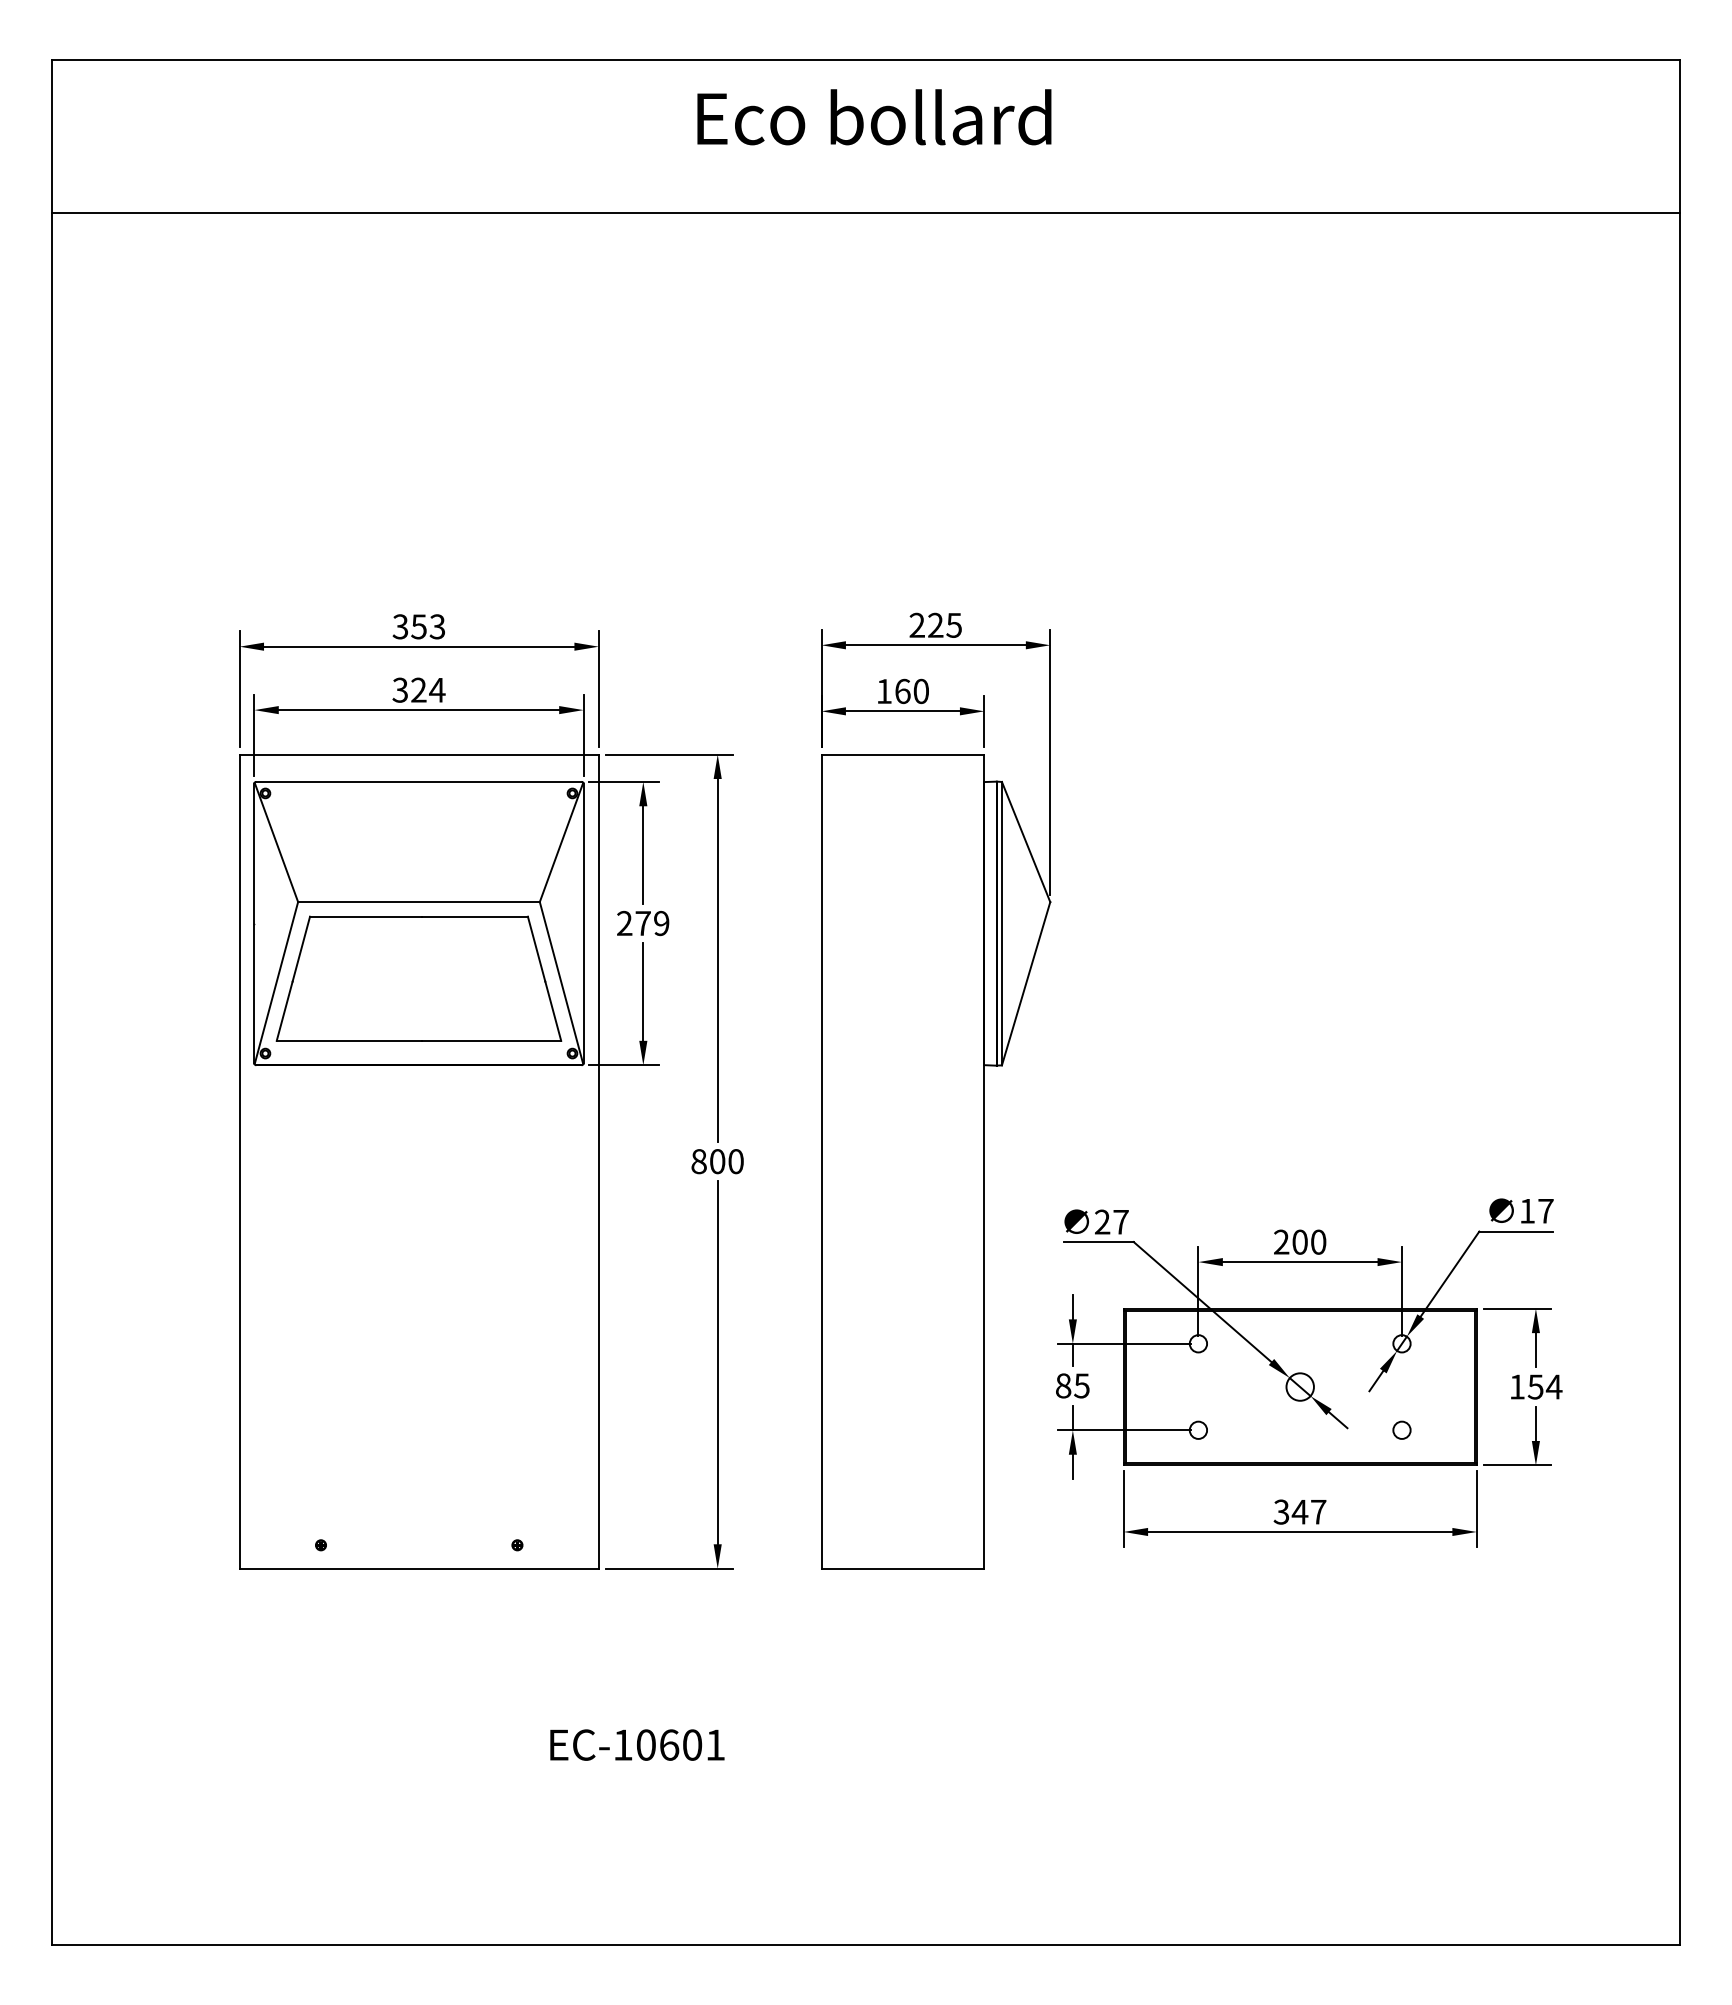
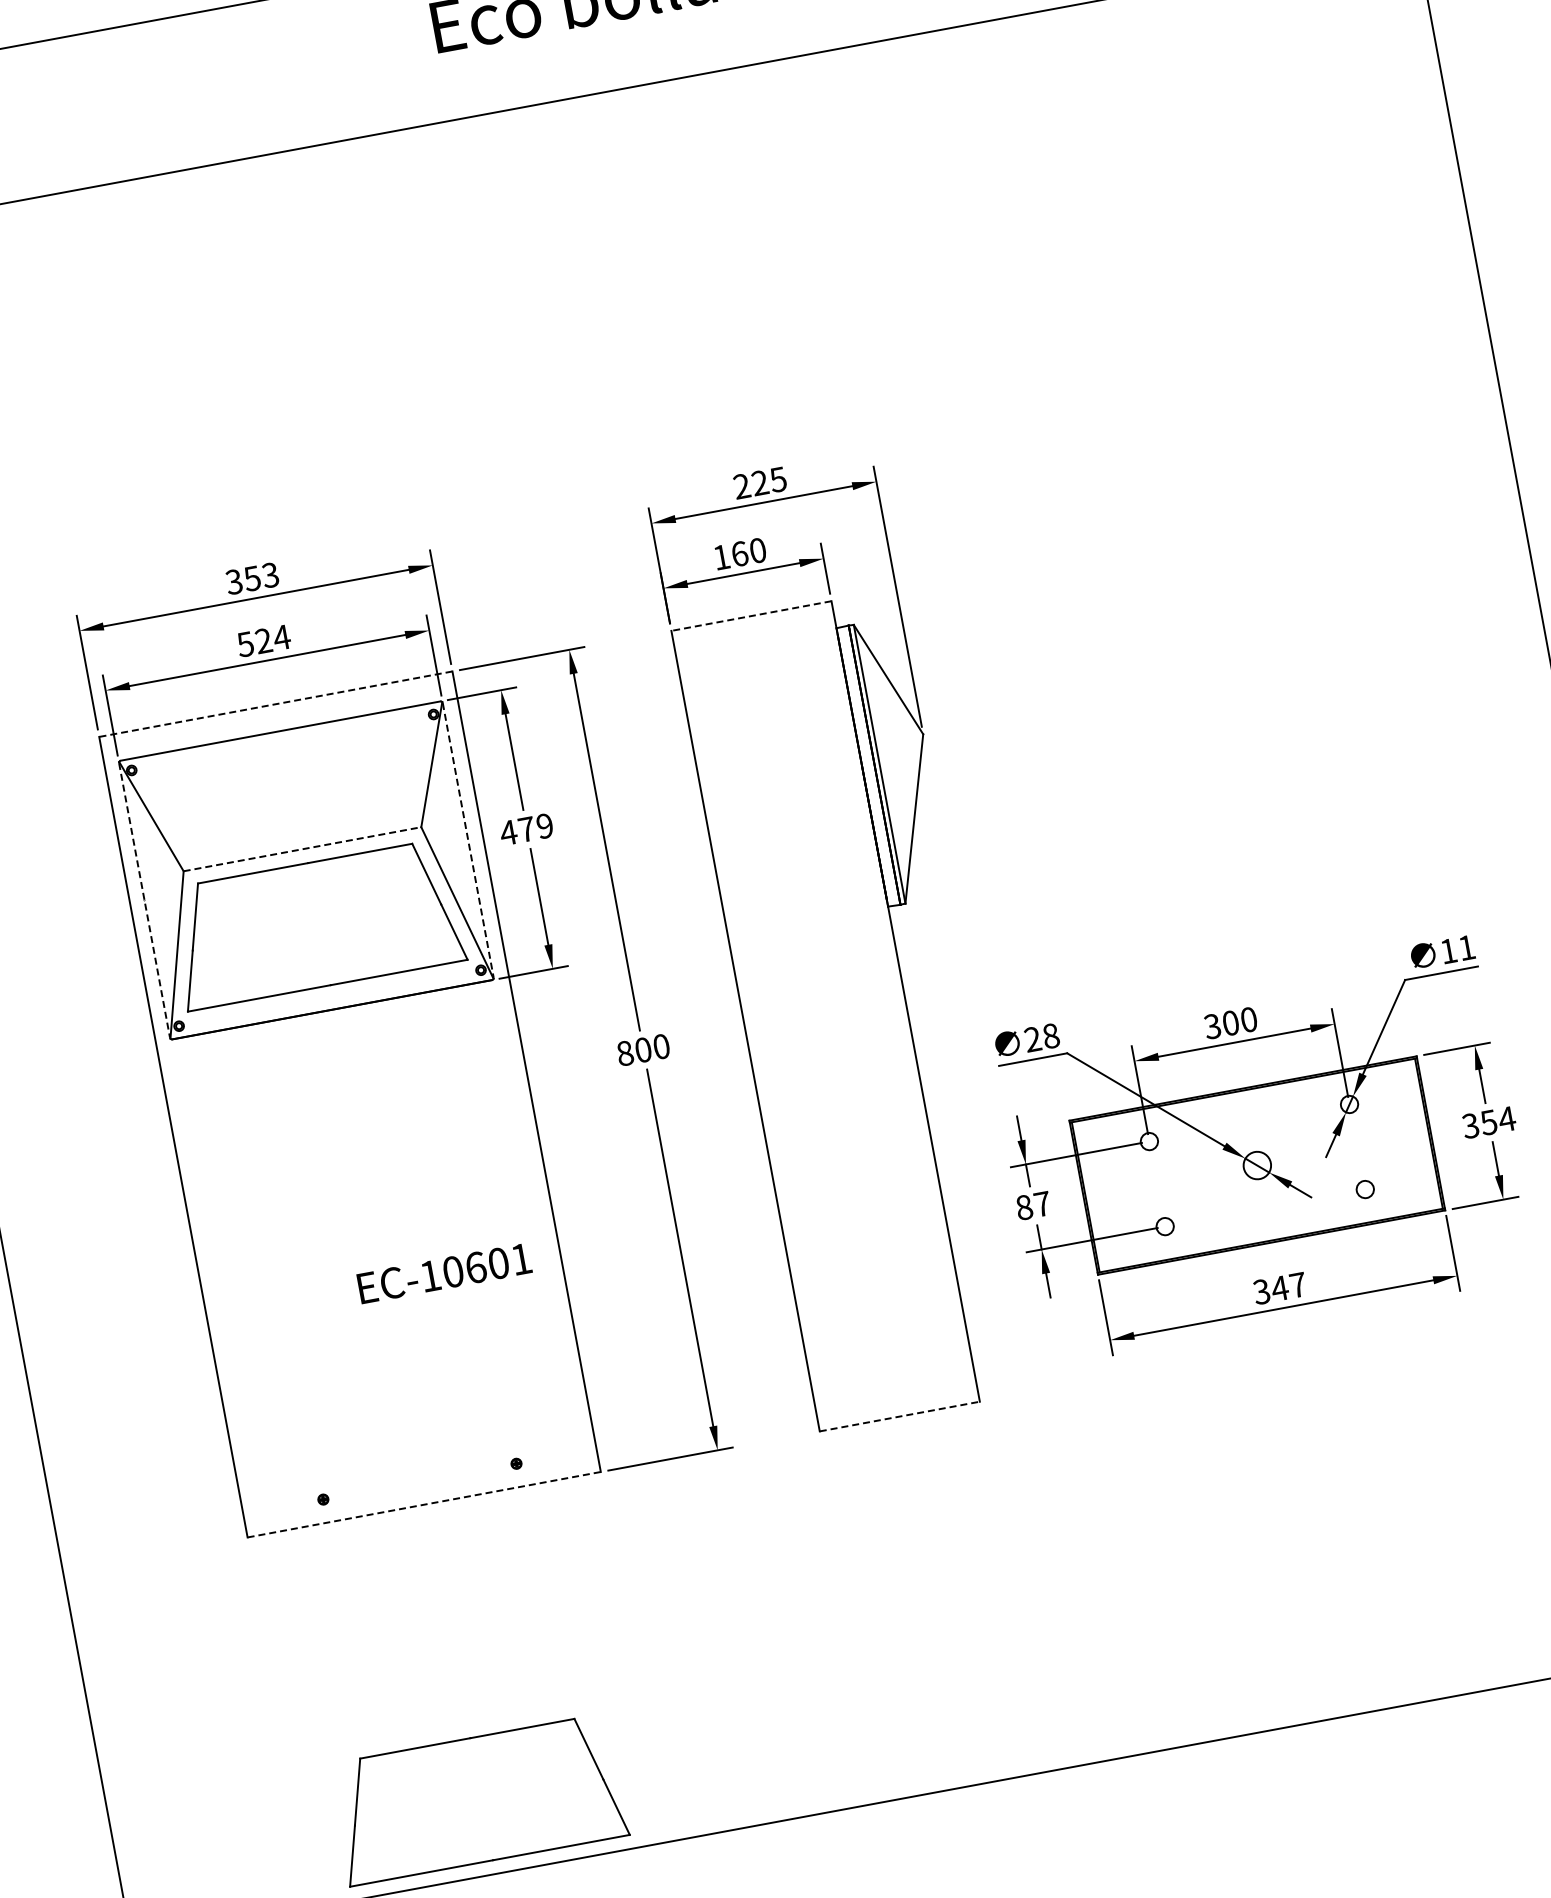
text: (400, 689) -> (245, 643), 324 -> 524
line: (419, 754) -> (276, 704), solid -> dashed
line: (902, 754) -> (751, 616), solid -> dashed
line: (418, 902) -> (302, 849), solid -> dashed
text: (624, 922) -> (508, 831), 279 -> 479
line: (254, 923) -> (144, 900), solid -> dashed
line: (583, 923) -> (468, 840), solid -> dashed
text: (1545, 1211) -> (1466, 948), 17 -> 11
text: (1120, 1221) -> (1050, 1035), 27 -> 28
text: (1281, 1242) -> (1212, 1026), 200 -> 300
text: (1081, 1385) -> (1042, 1203), 85 -> 87
text: (1516, 1386) -> (1469, 1125), 154 -> 354
line: (419, 1568) -> (424, 1504), solid -> dashed
line: (903, 1568) -> (900, 1416), solid -> dashed
text: (637, 1744) -> (444, 1272), moved
part: (418, 1868) -> (478, 1799), added

